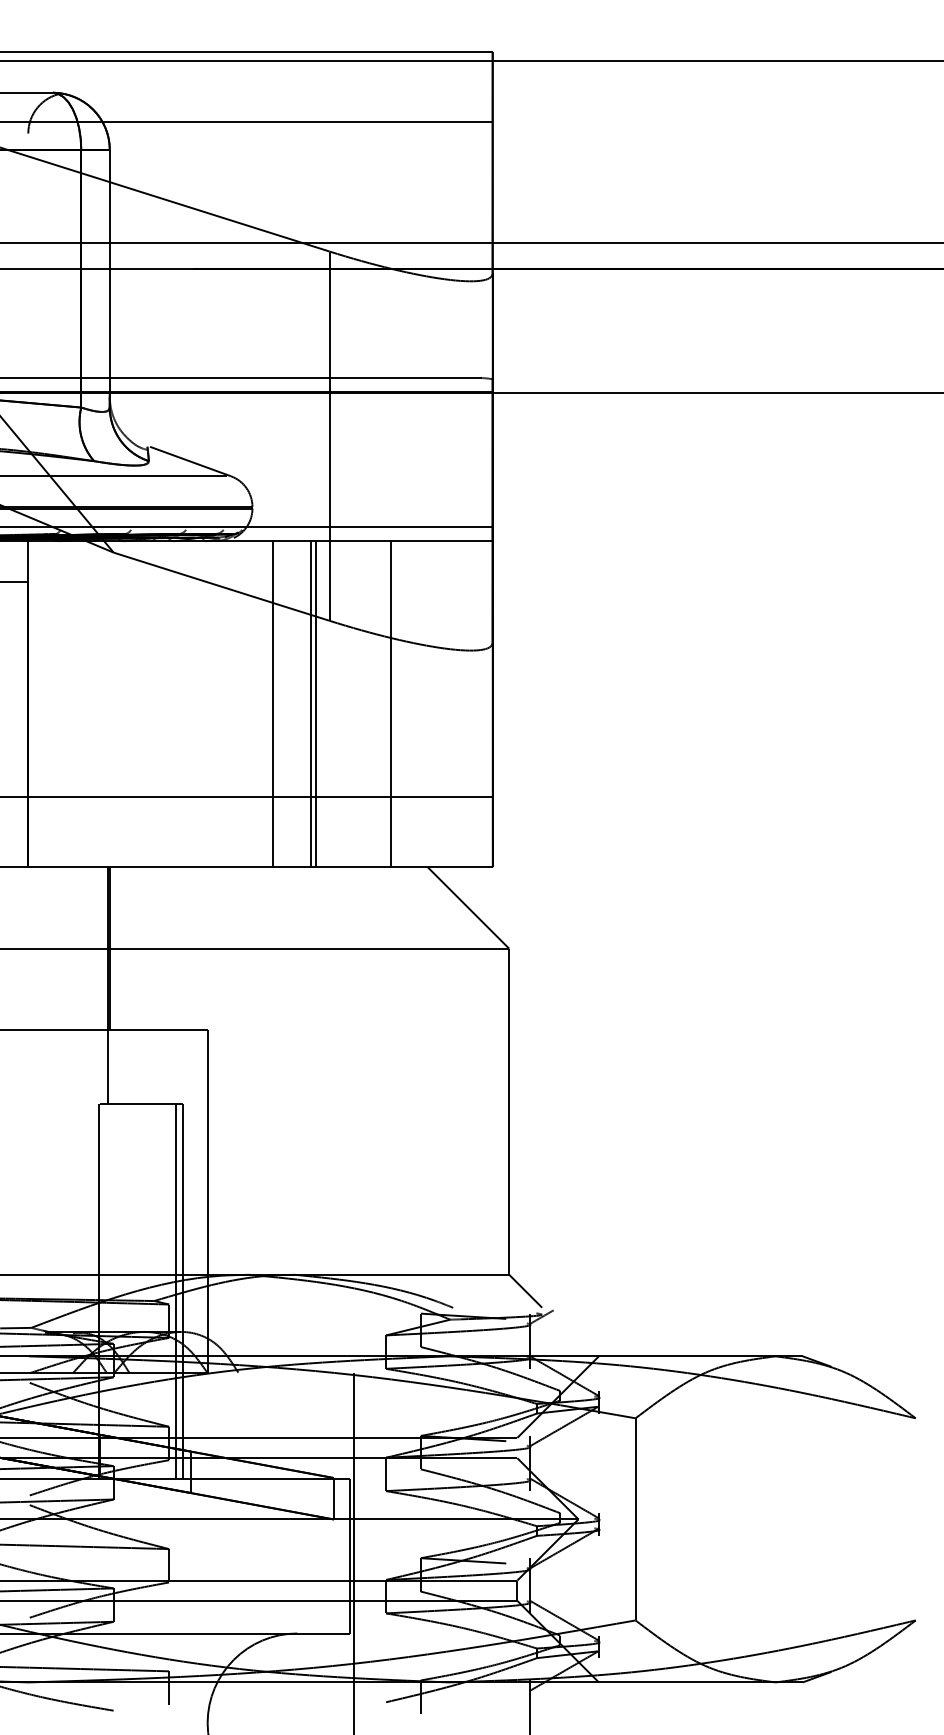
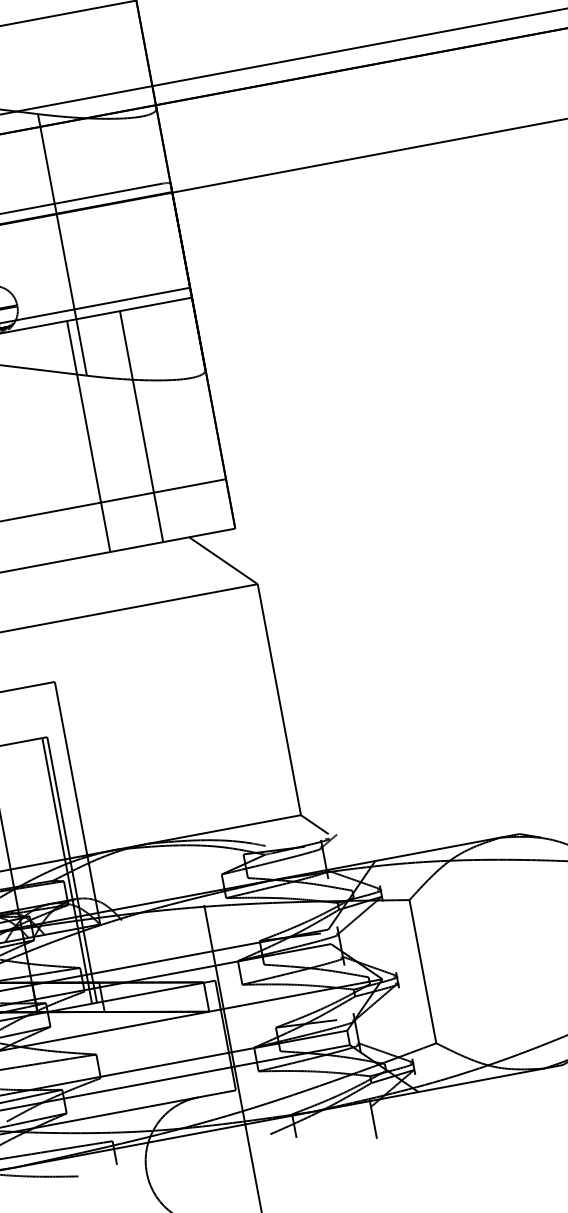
line: (272, 704) -> (57, 442), removed
line: (310, 704) -> (84, 437), removed

